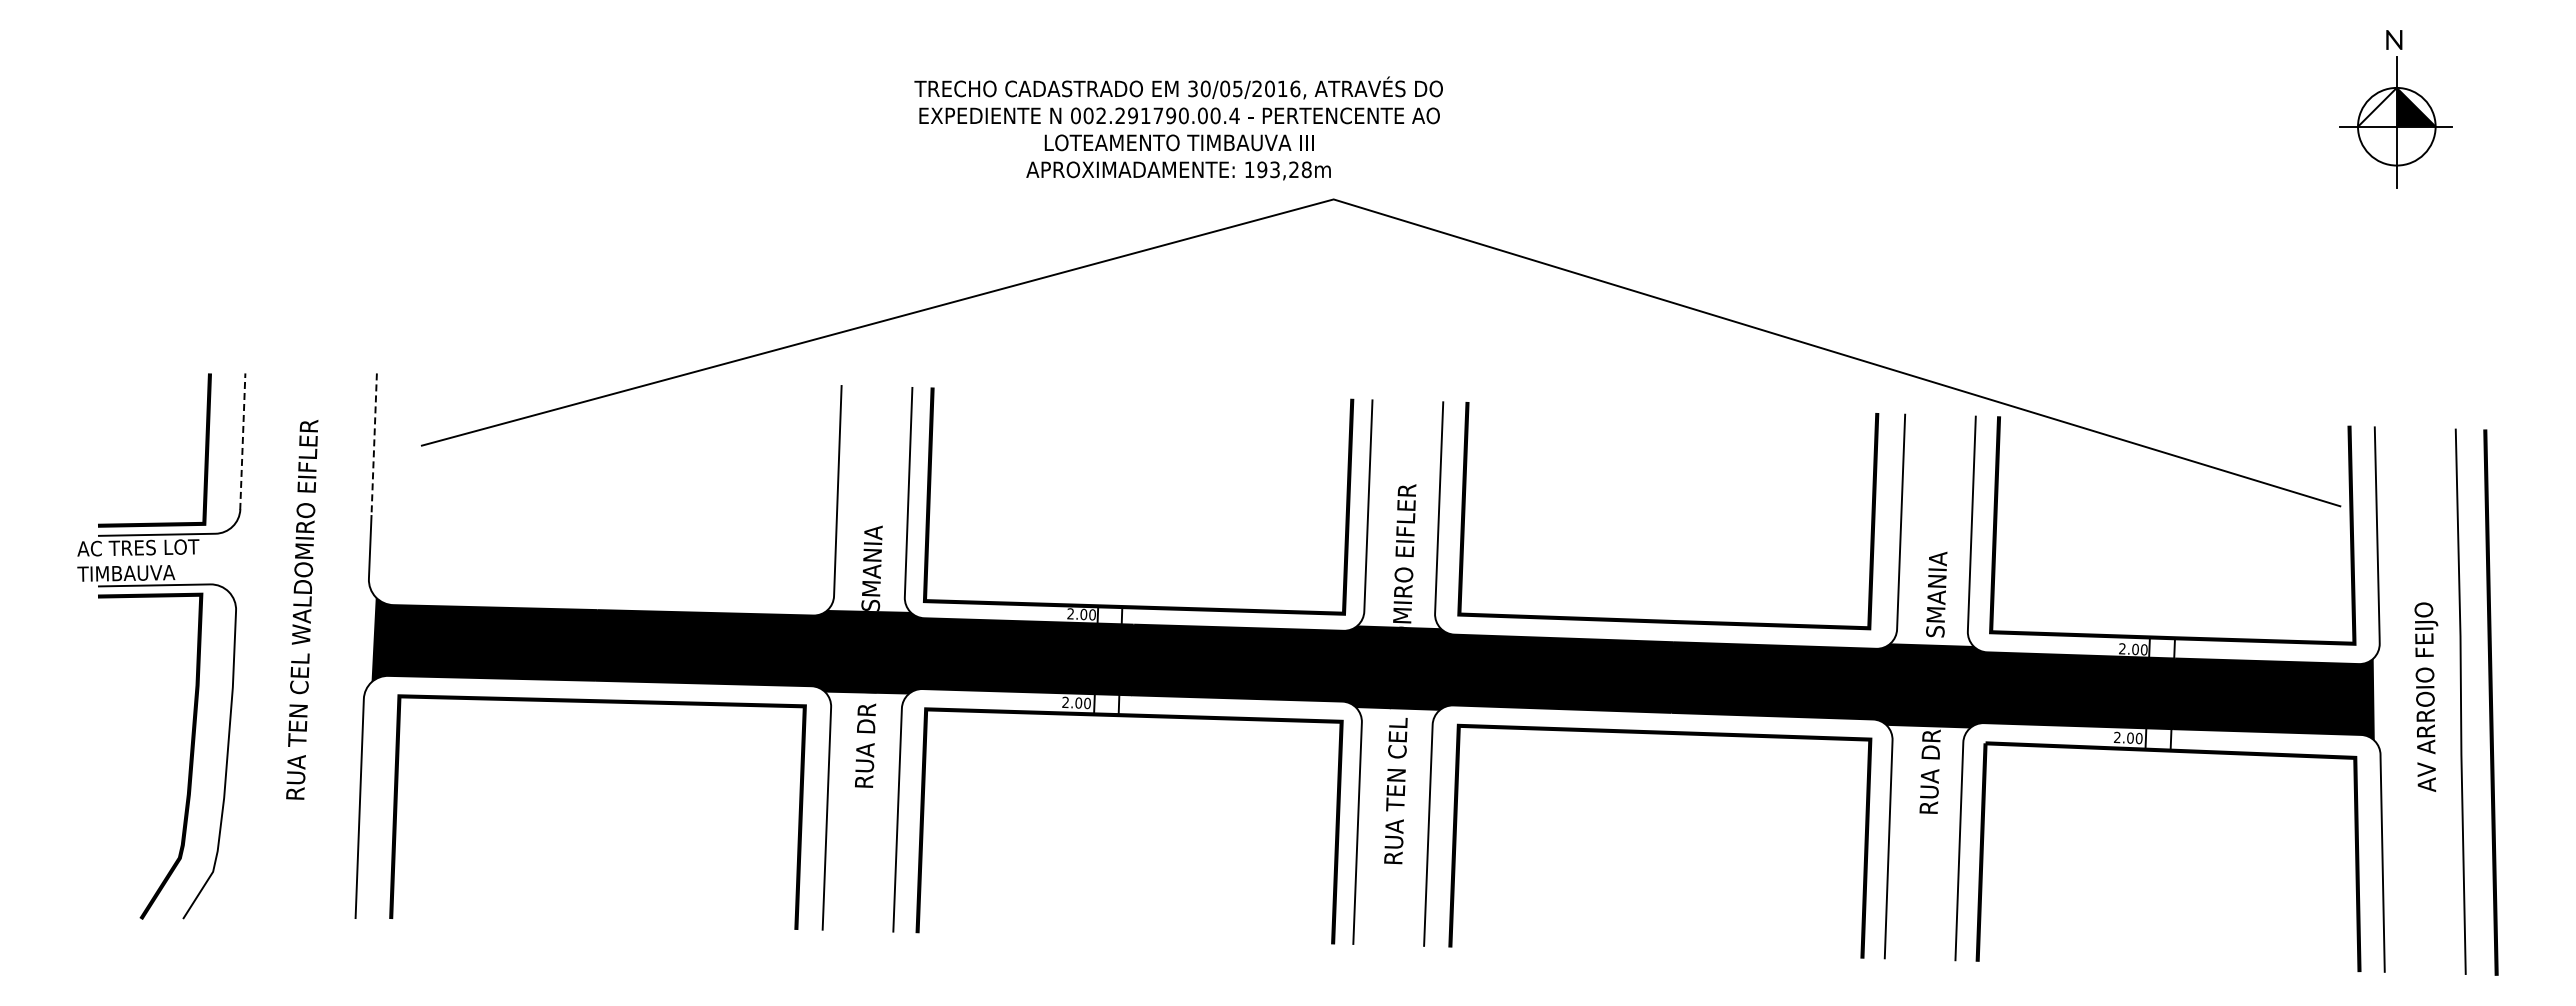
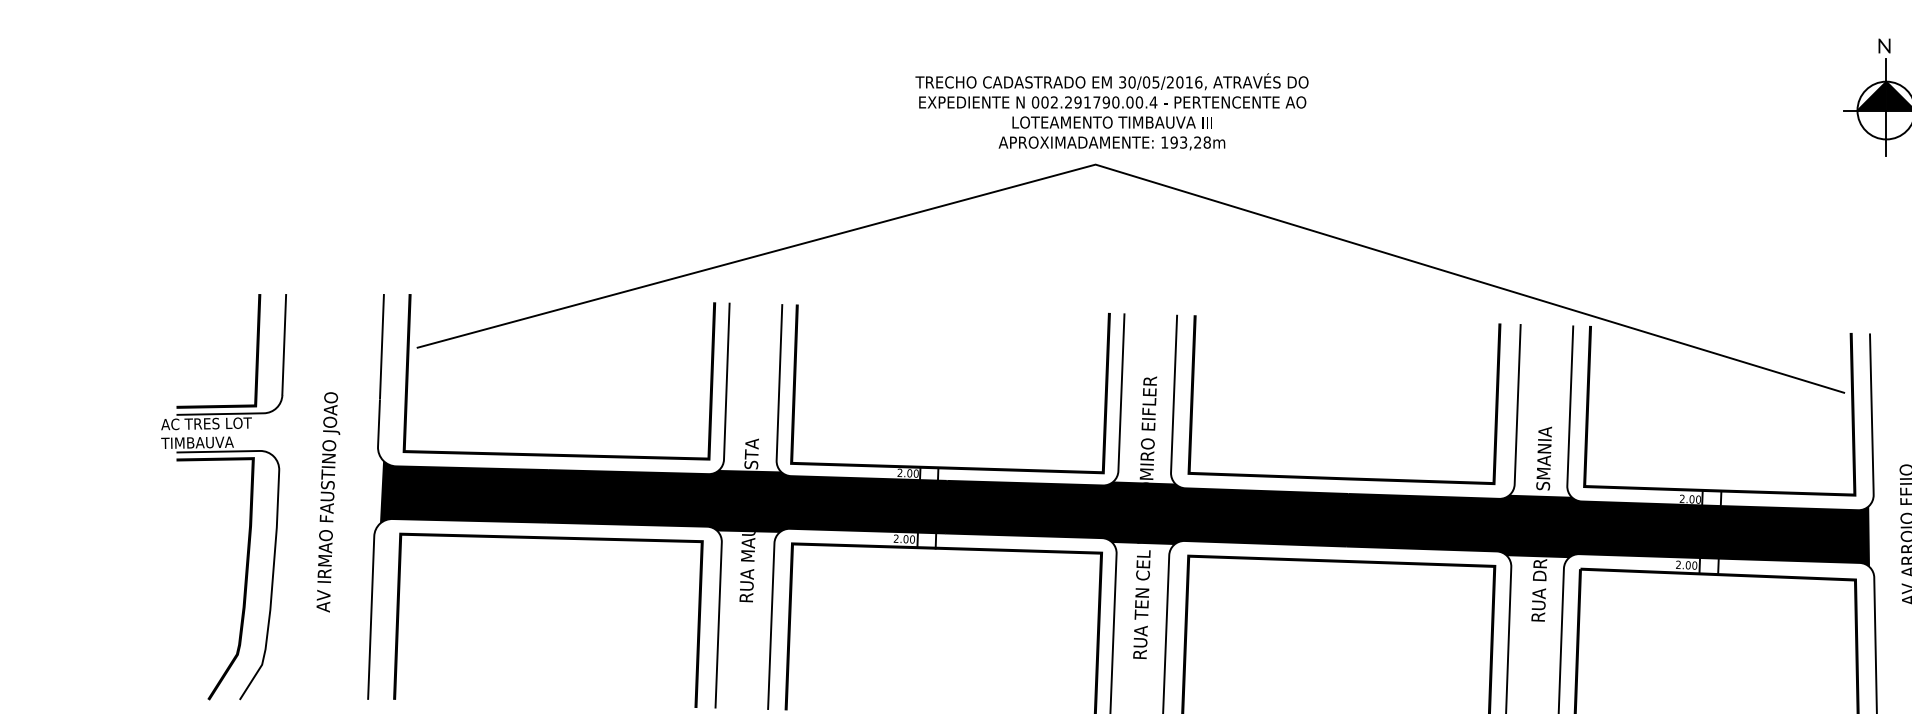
fill: (2376, 106) -> (1871, 95), added
text: (1178, 128) -> (1111, 111), moved
line: (242, 441) -> (283, 344), dashed -> solid
line: (374, 444) -> (382, 346), dashed -> solid
line: (612, 588) -> (559, 454), added
text: (302, 610) -> (328, 470), RUA TEN CEL WALDOMIRO EIFLER -> AV IRMAO FAUSTINO JOAO
text: (869, 628) -> (750, 483), RUA DR PAULO SMANIA -> RUA MAURO COSTA

